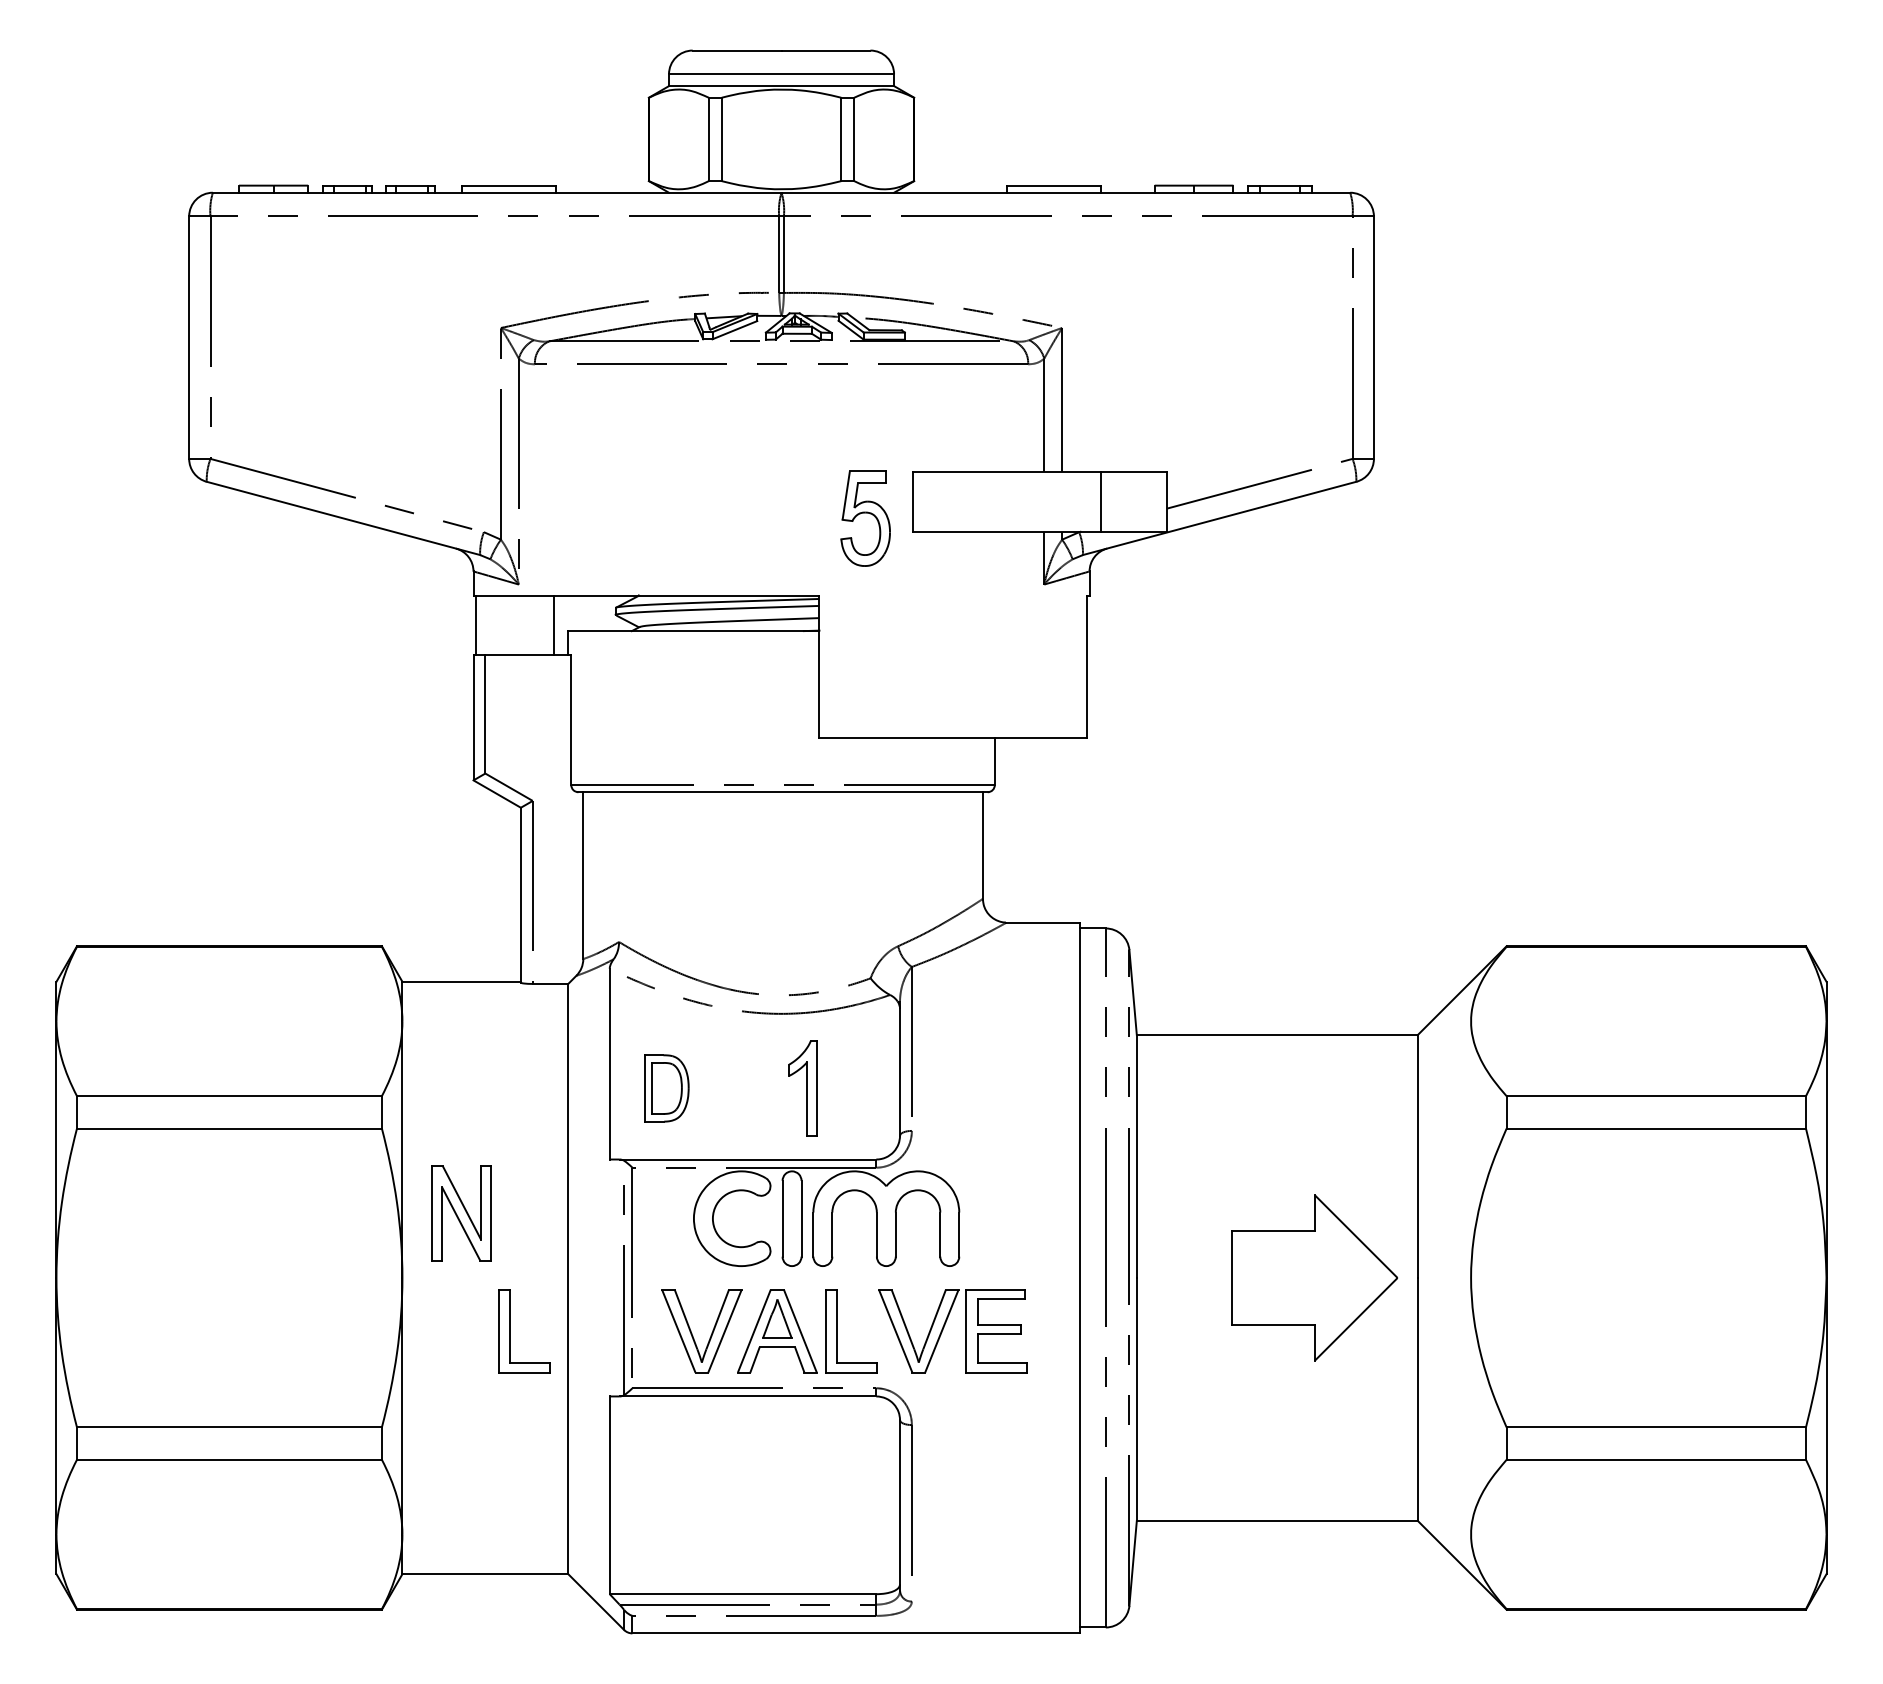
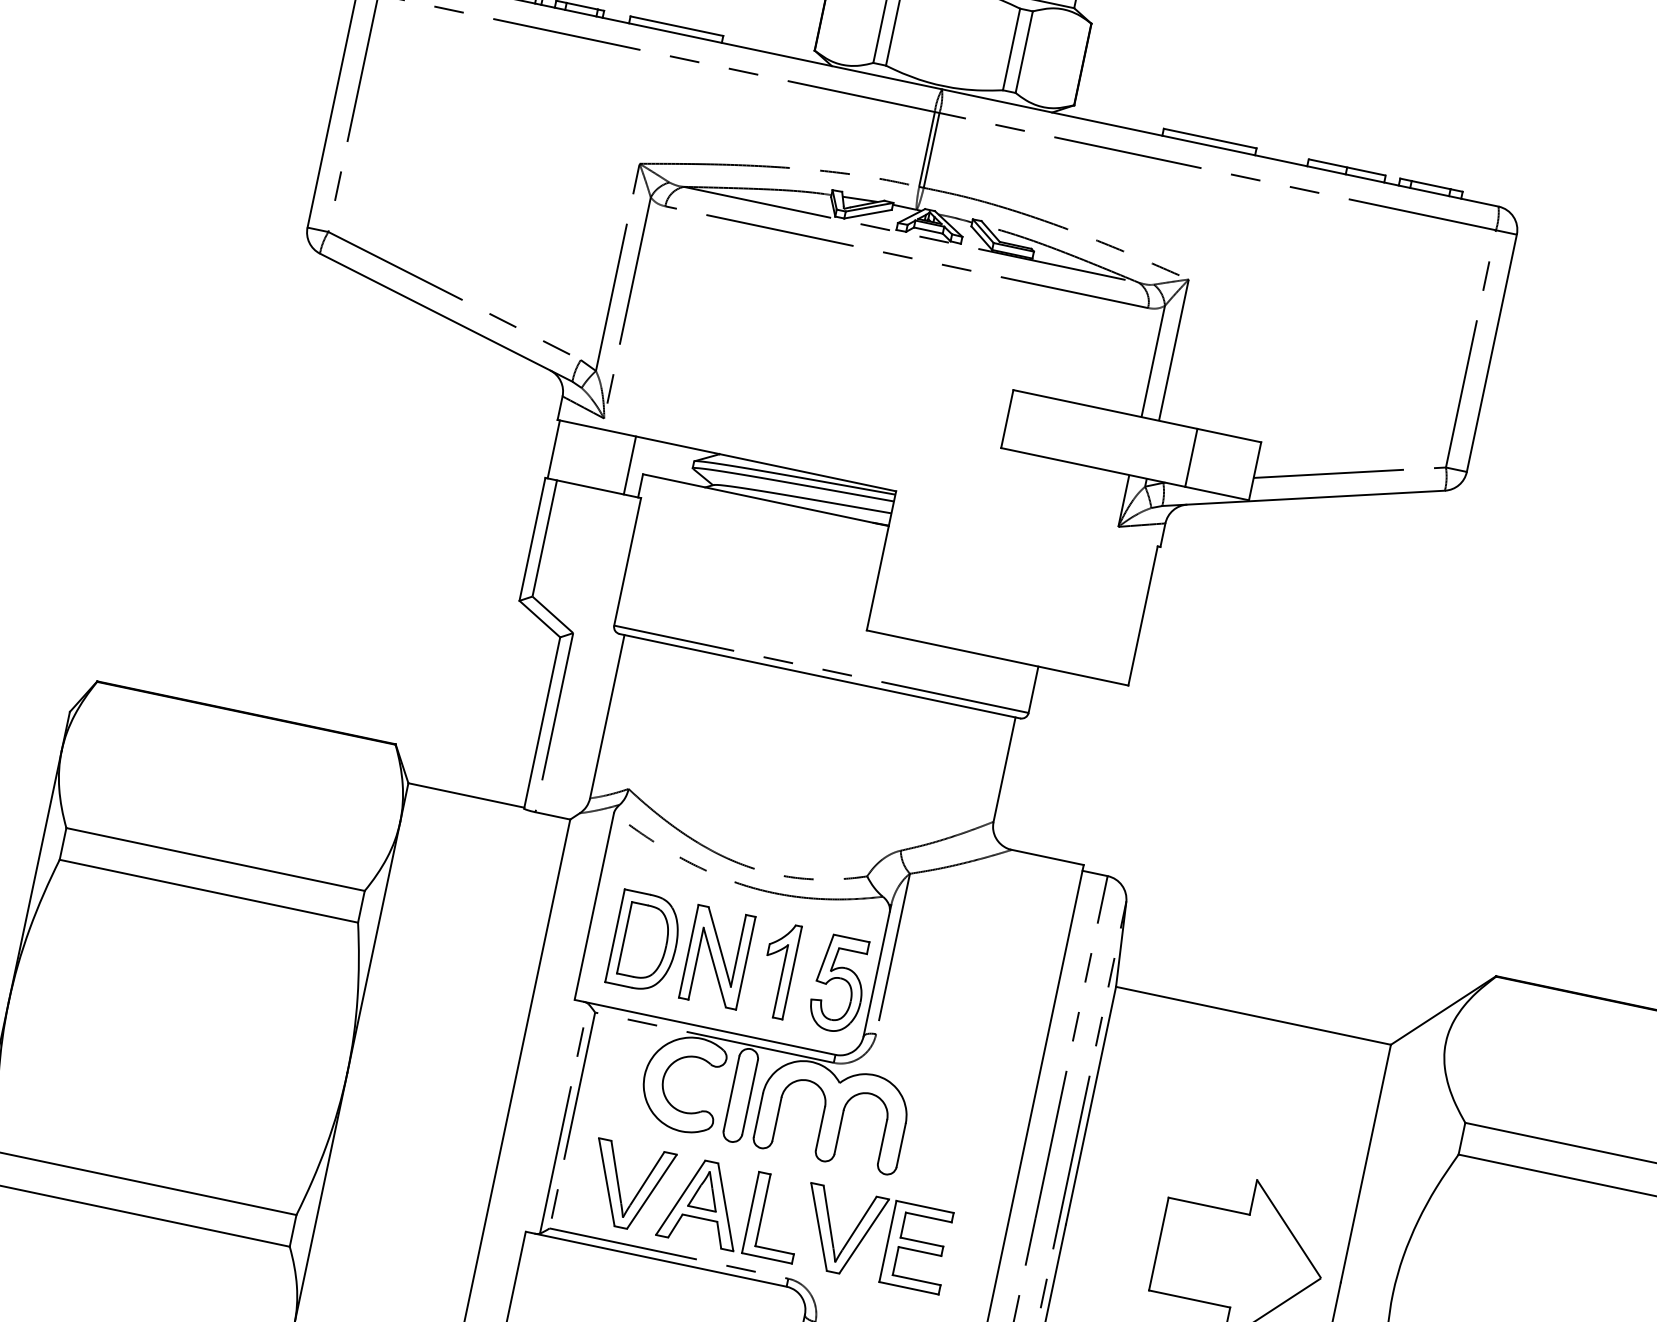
part: (865, 518) -> (839, 984), moved
part: (666, 1088) -> (644, 942), size x1.43
part: (461, 1213) -> (717, 957), moved
part: (510, 1331) -> (442, 1147), removed

